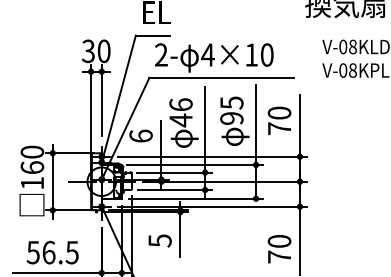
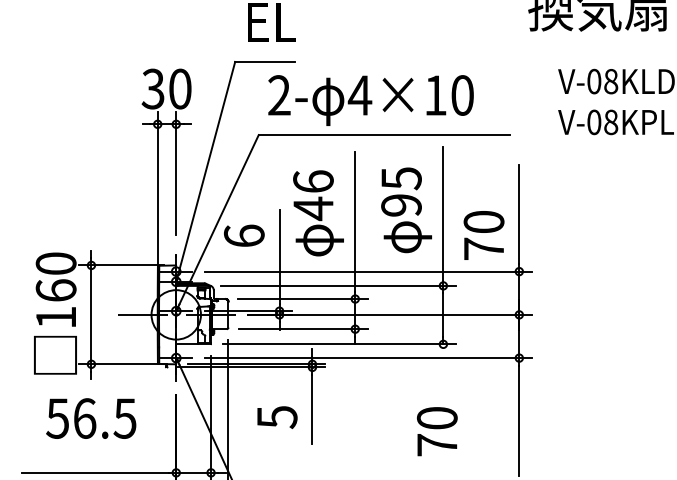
text: (279, 120) -> (483, 234), moved
text: (279, 249) -> (437, 432), moved
text: (52, 252) -> (90, 418), moved

